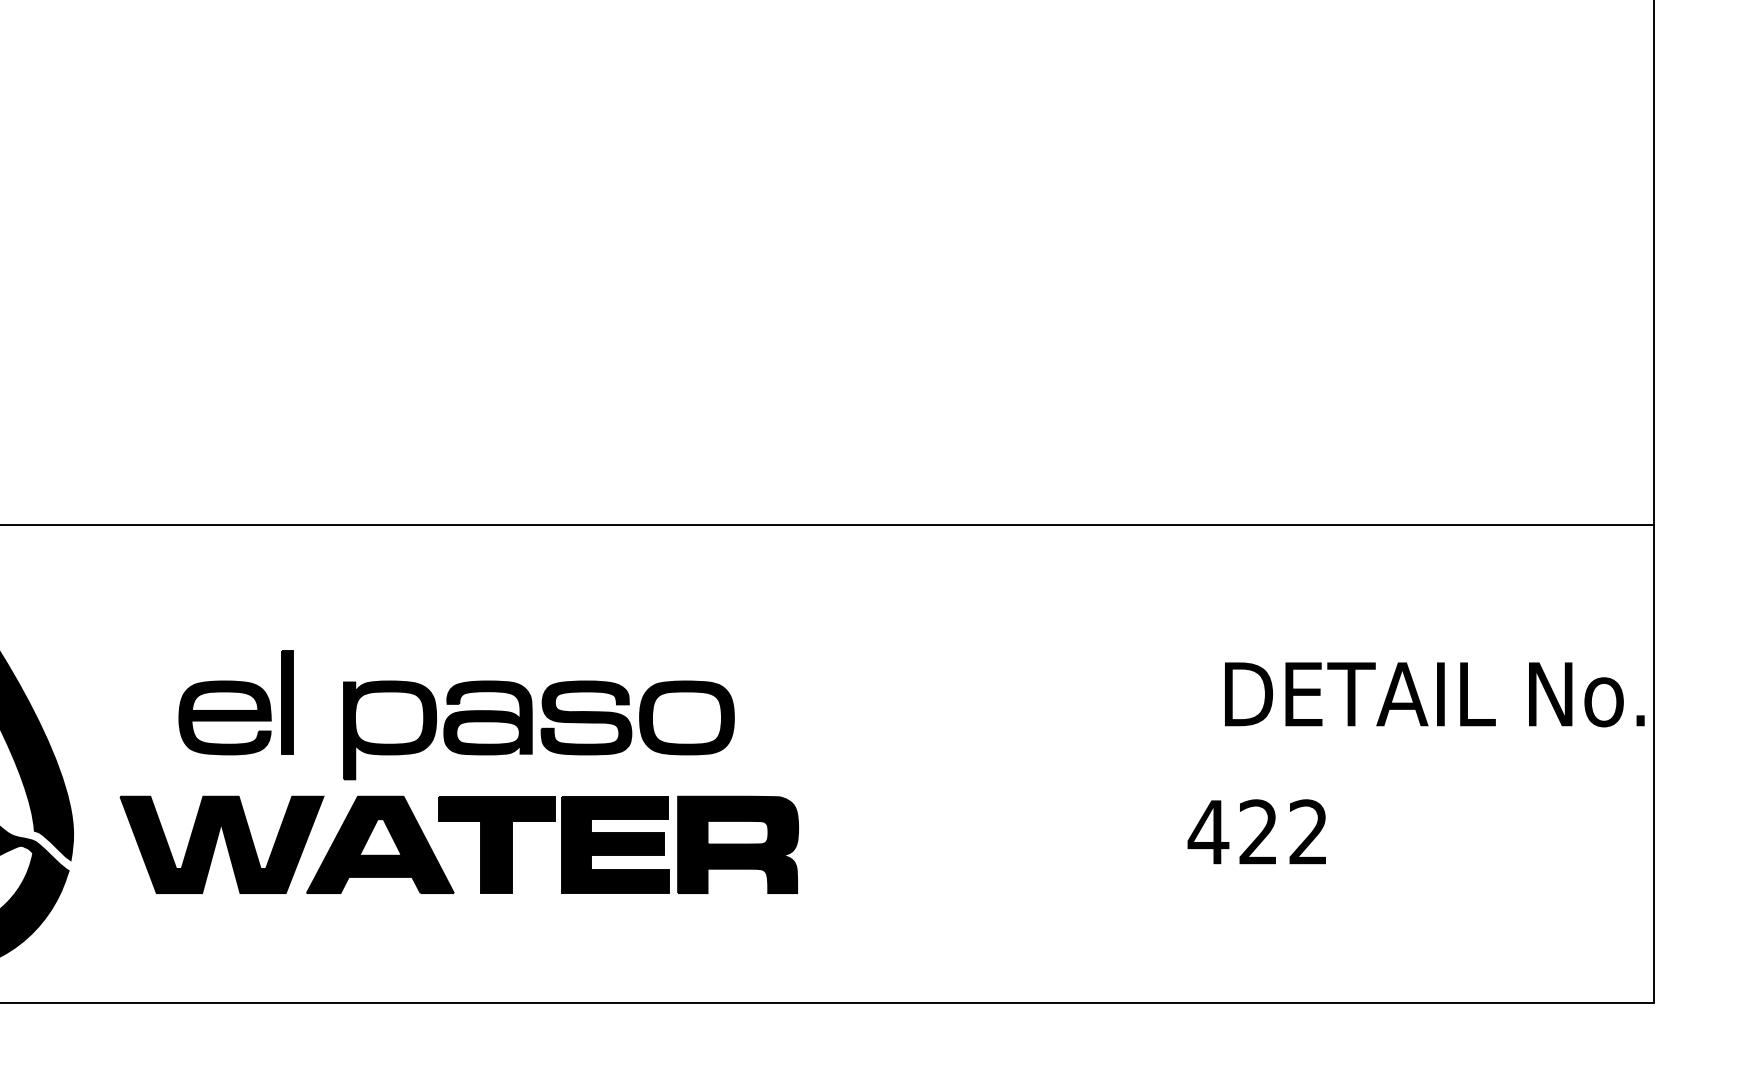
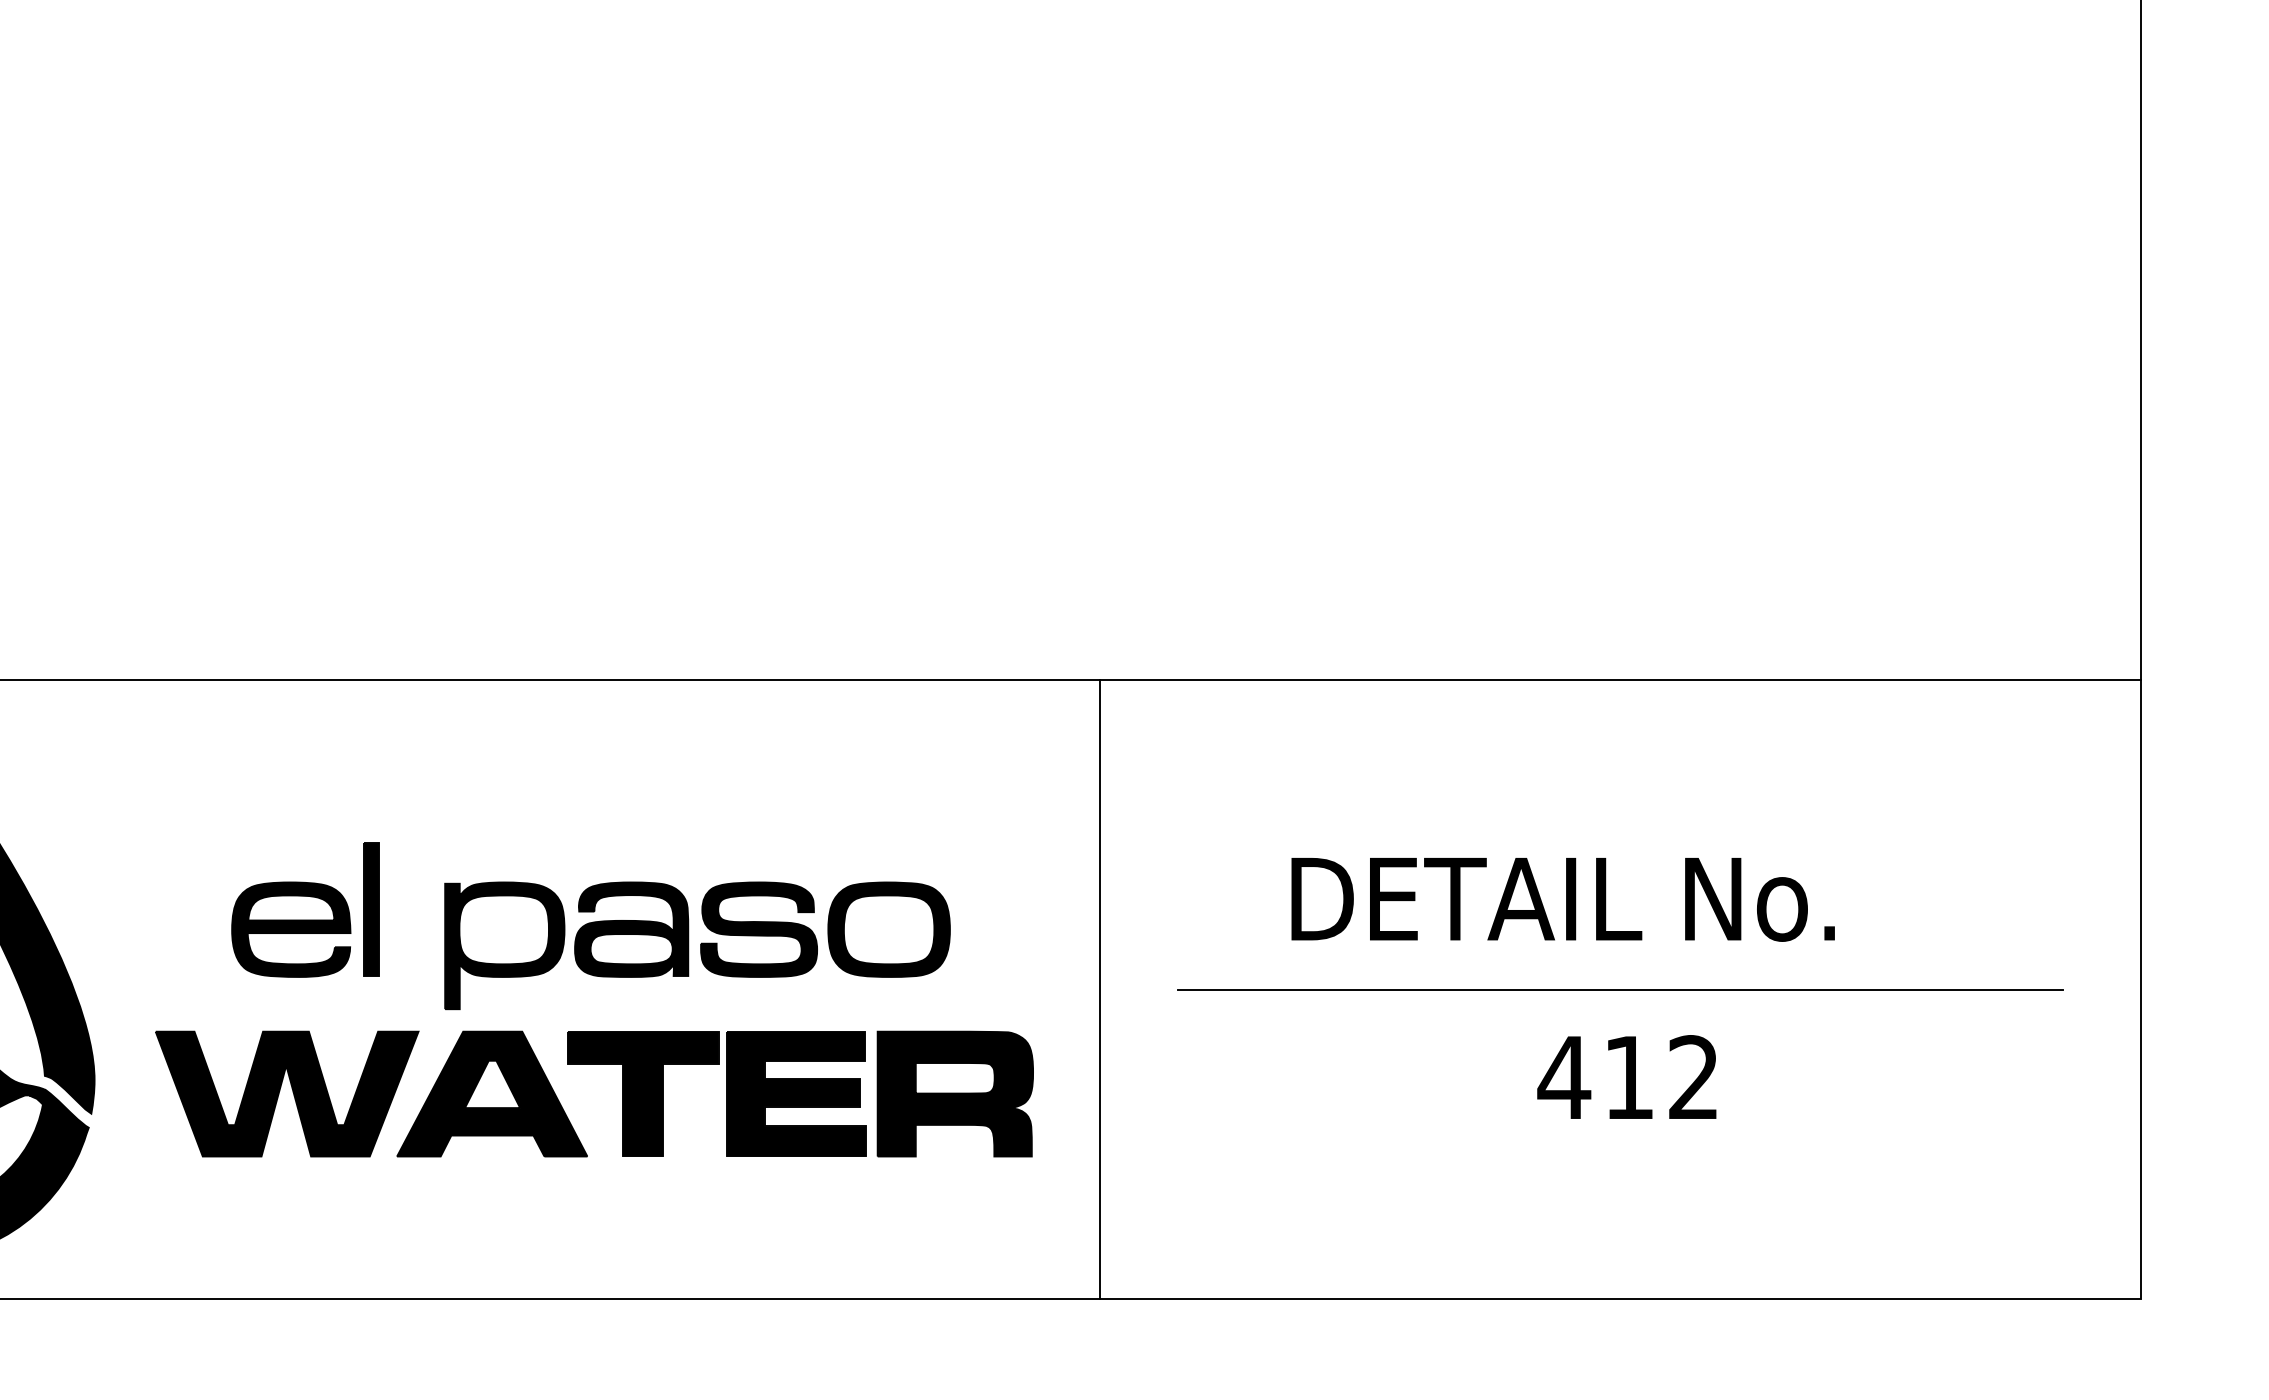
text: (1434, 694) -> (1562, 899), moved
line: (849, 764) -> (1099, 989), added
line: (1251, 764) -> (1620, 989), added
text: (1258, 831) -> (1628, 1076), 422 -> 412

